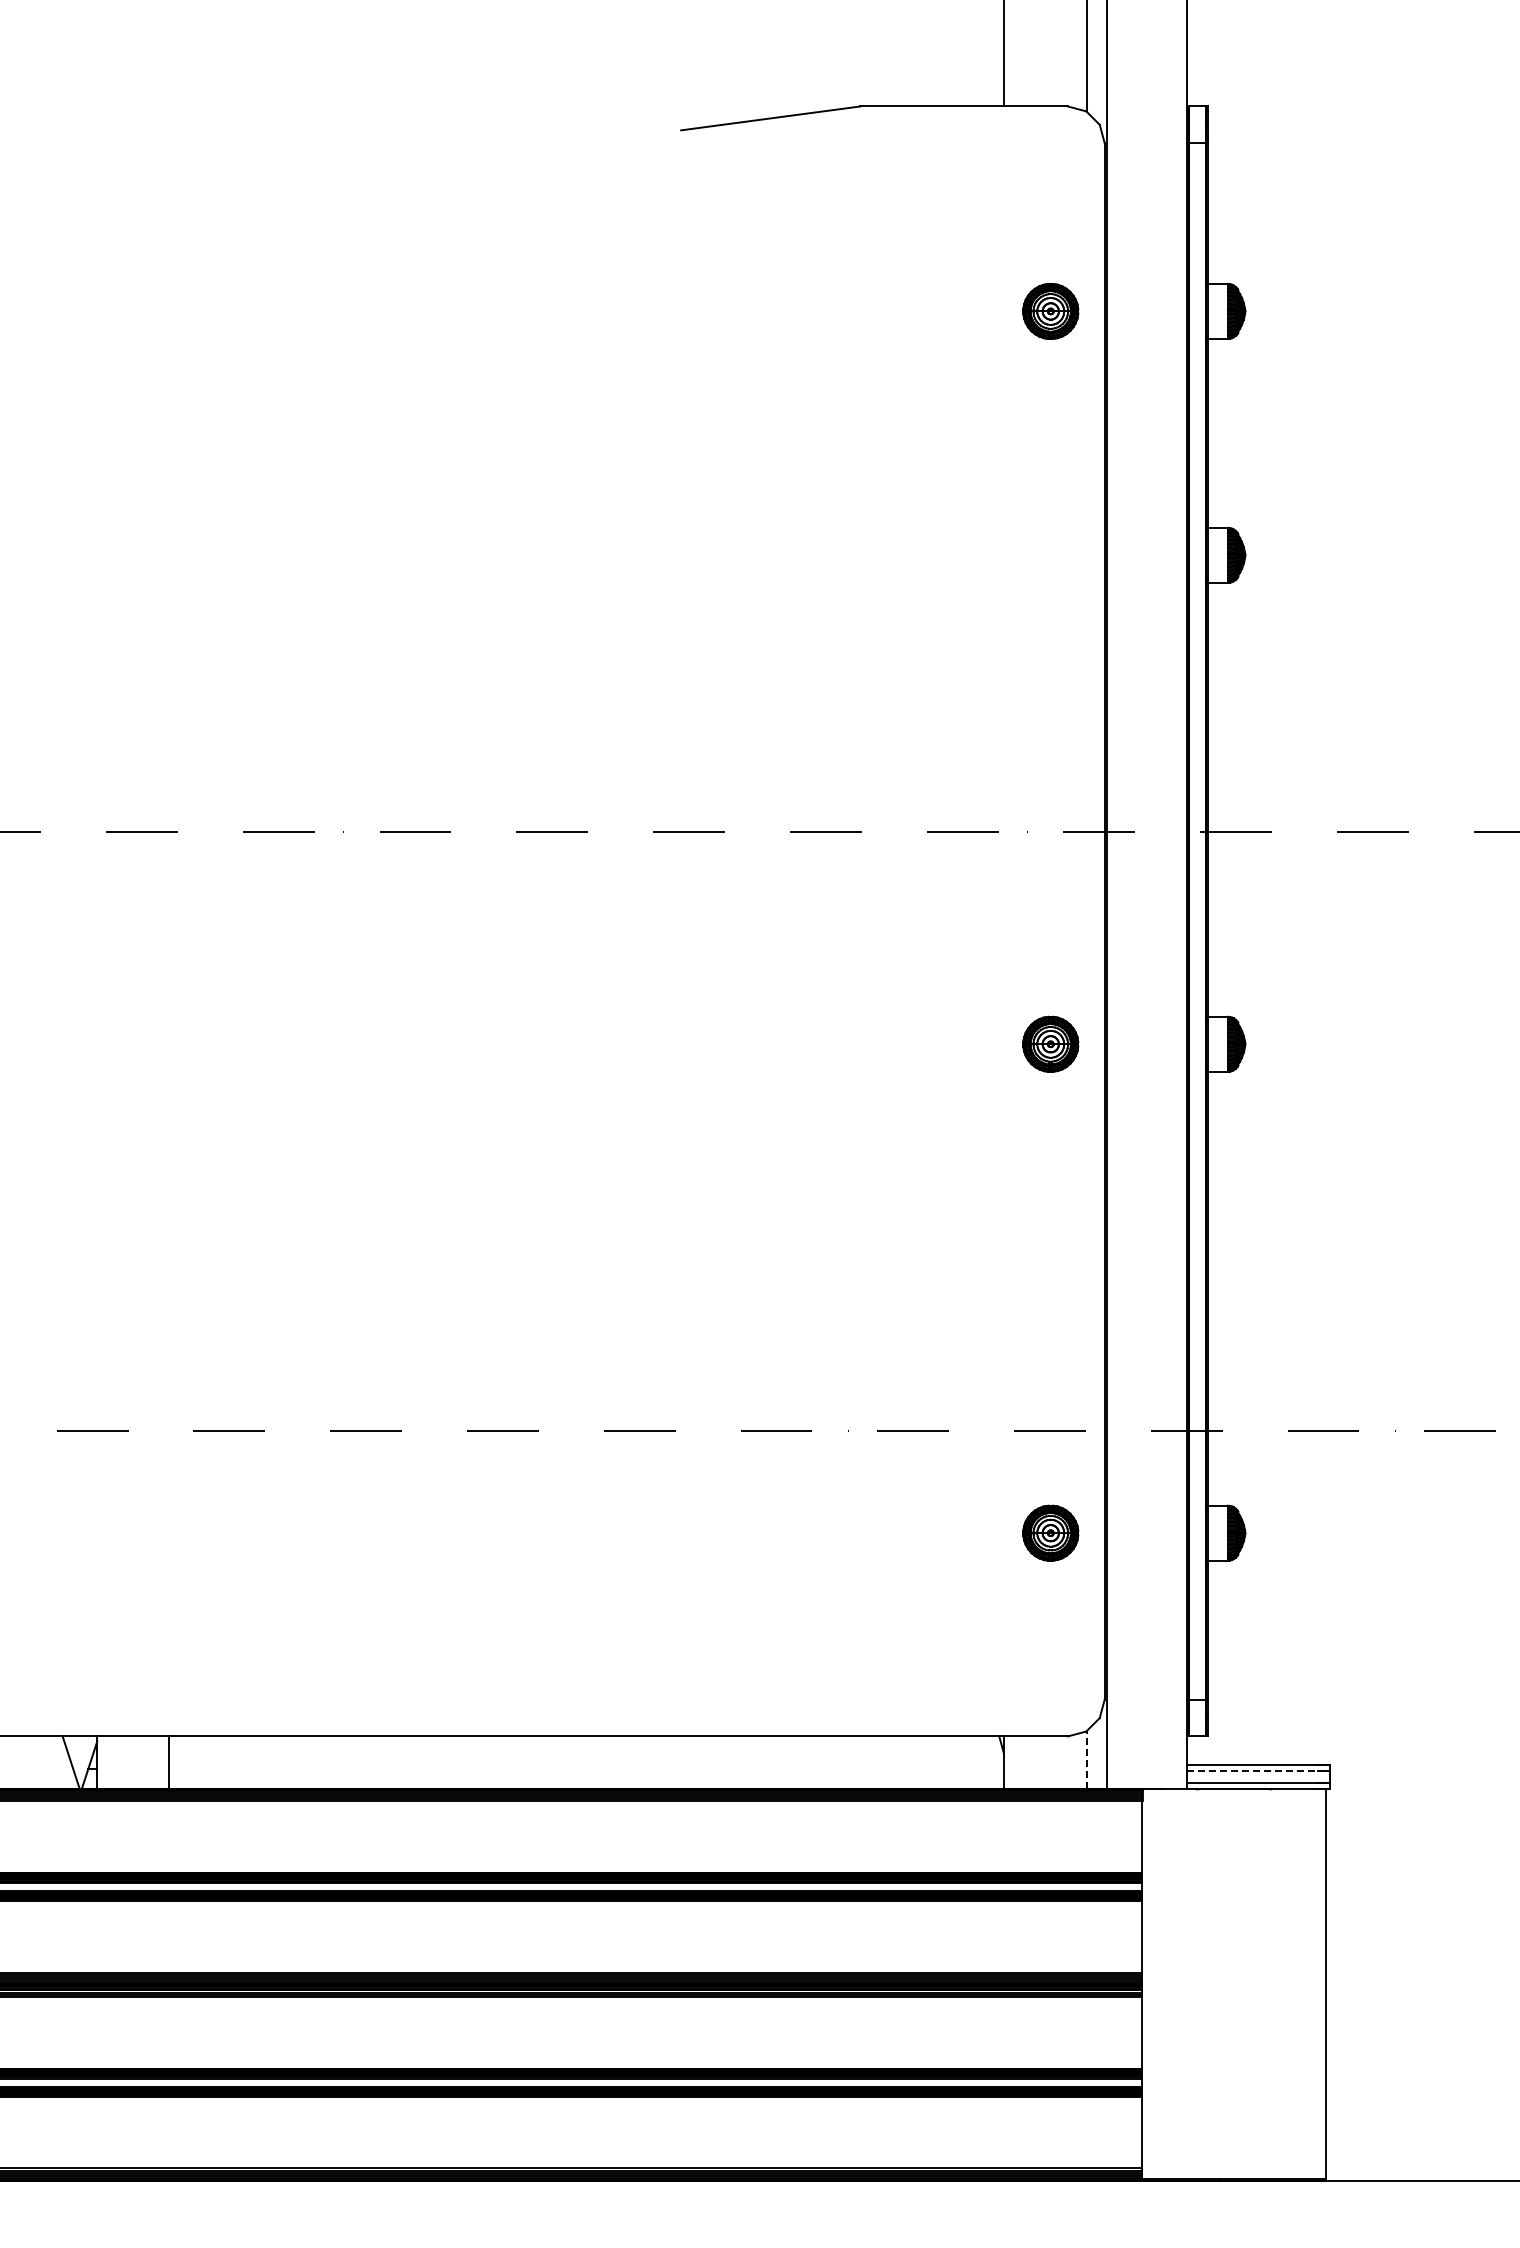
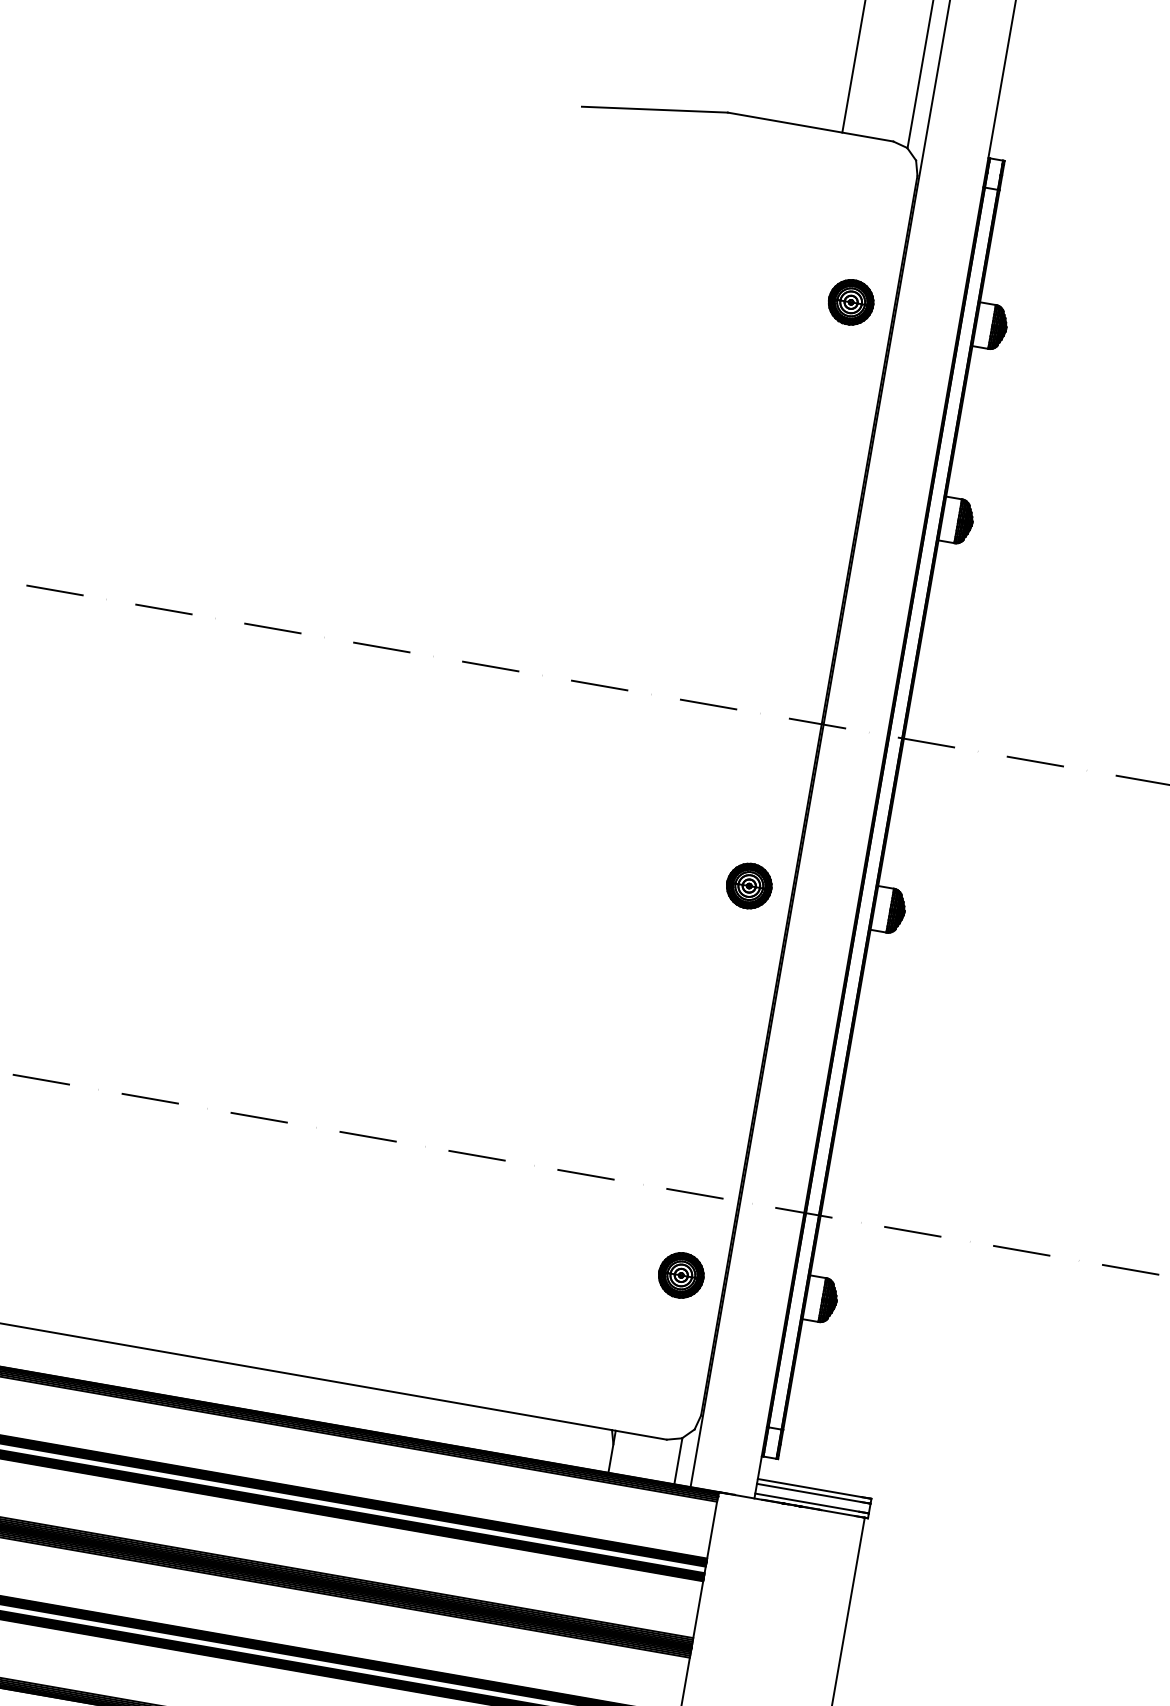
line: (1086, 1759) -> (678, 1460), dashed -> solid
line: (1253, 1771) -> (809, 1493), dashed -> solid

